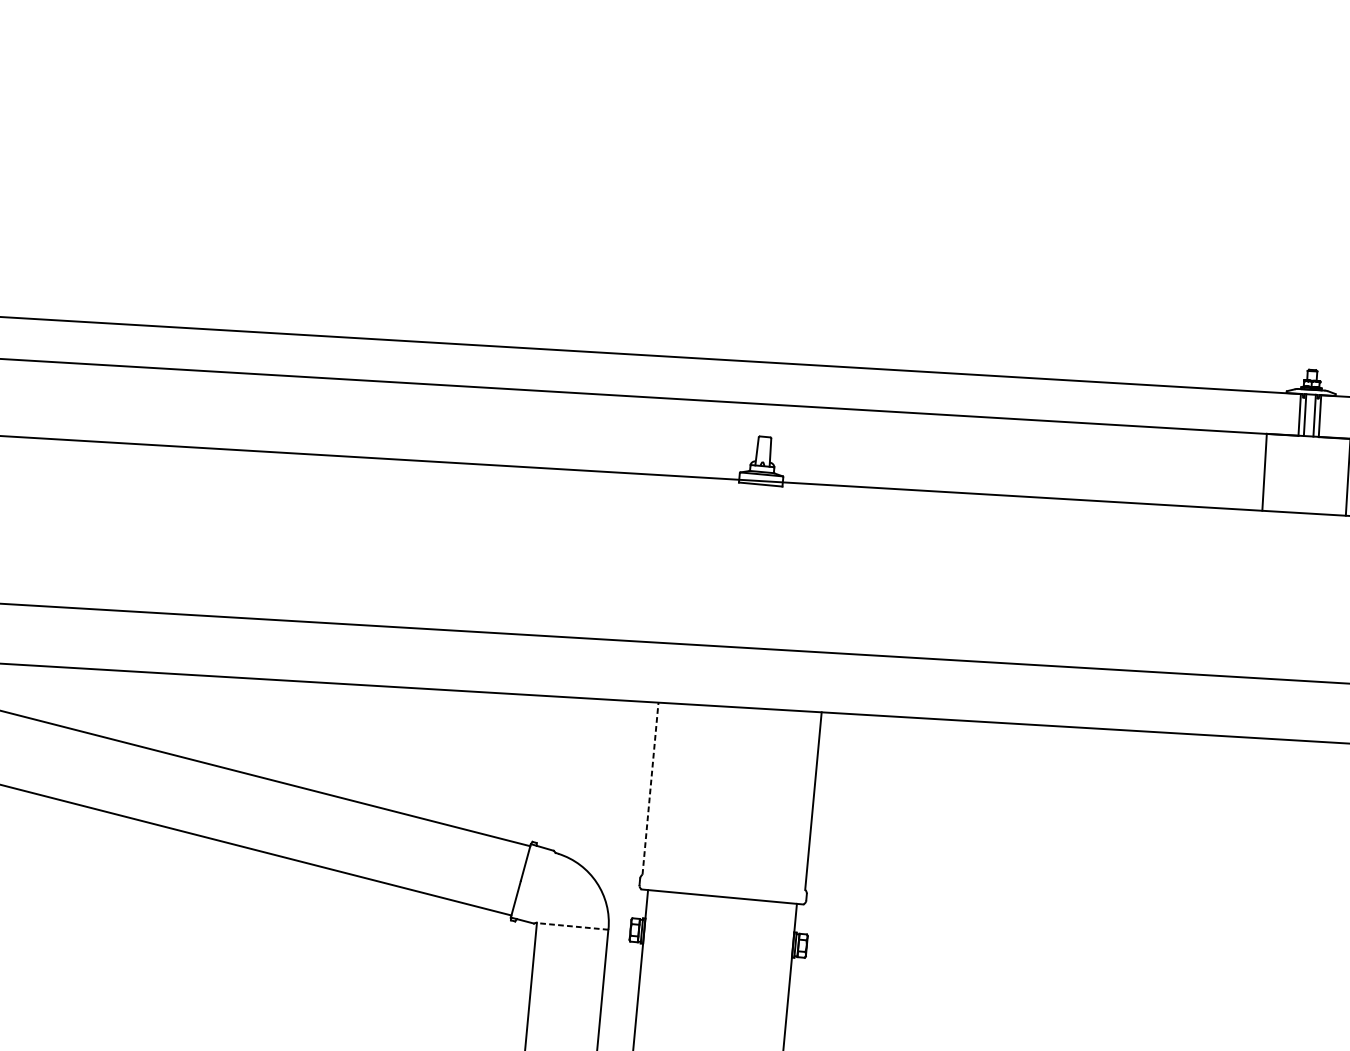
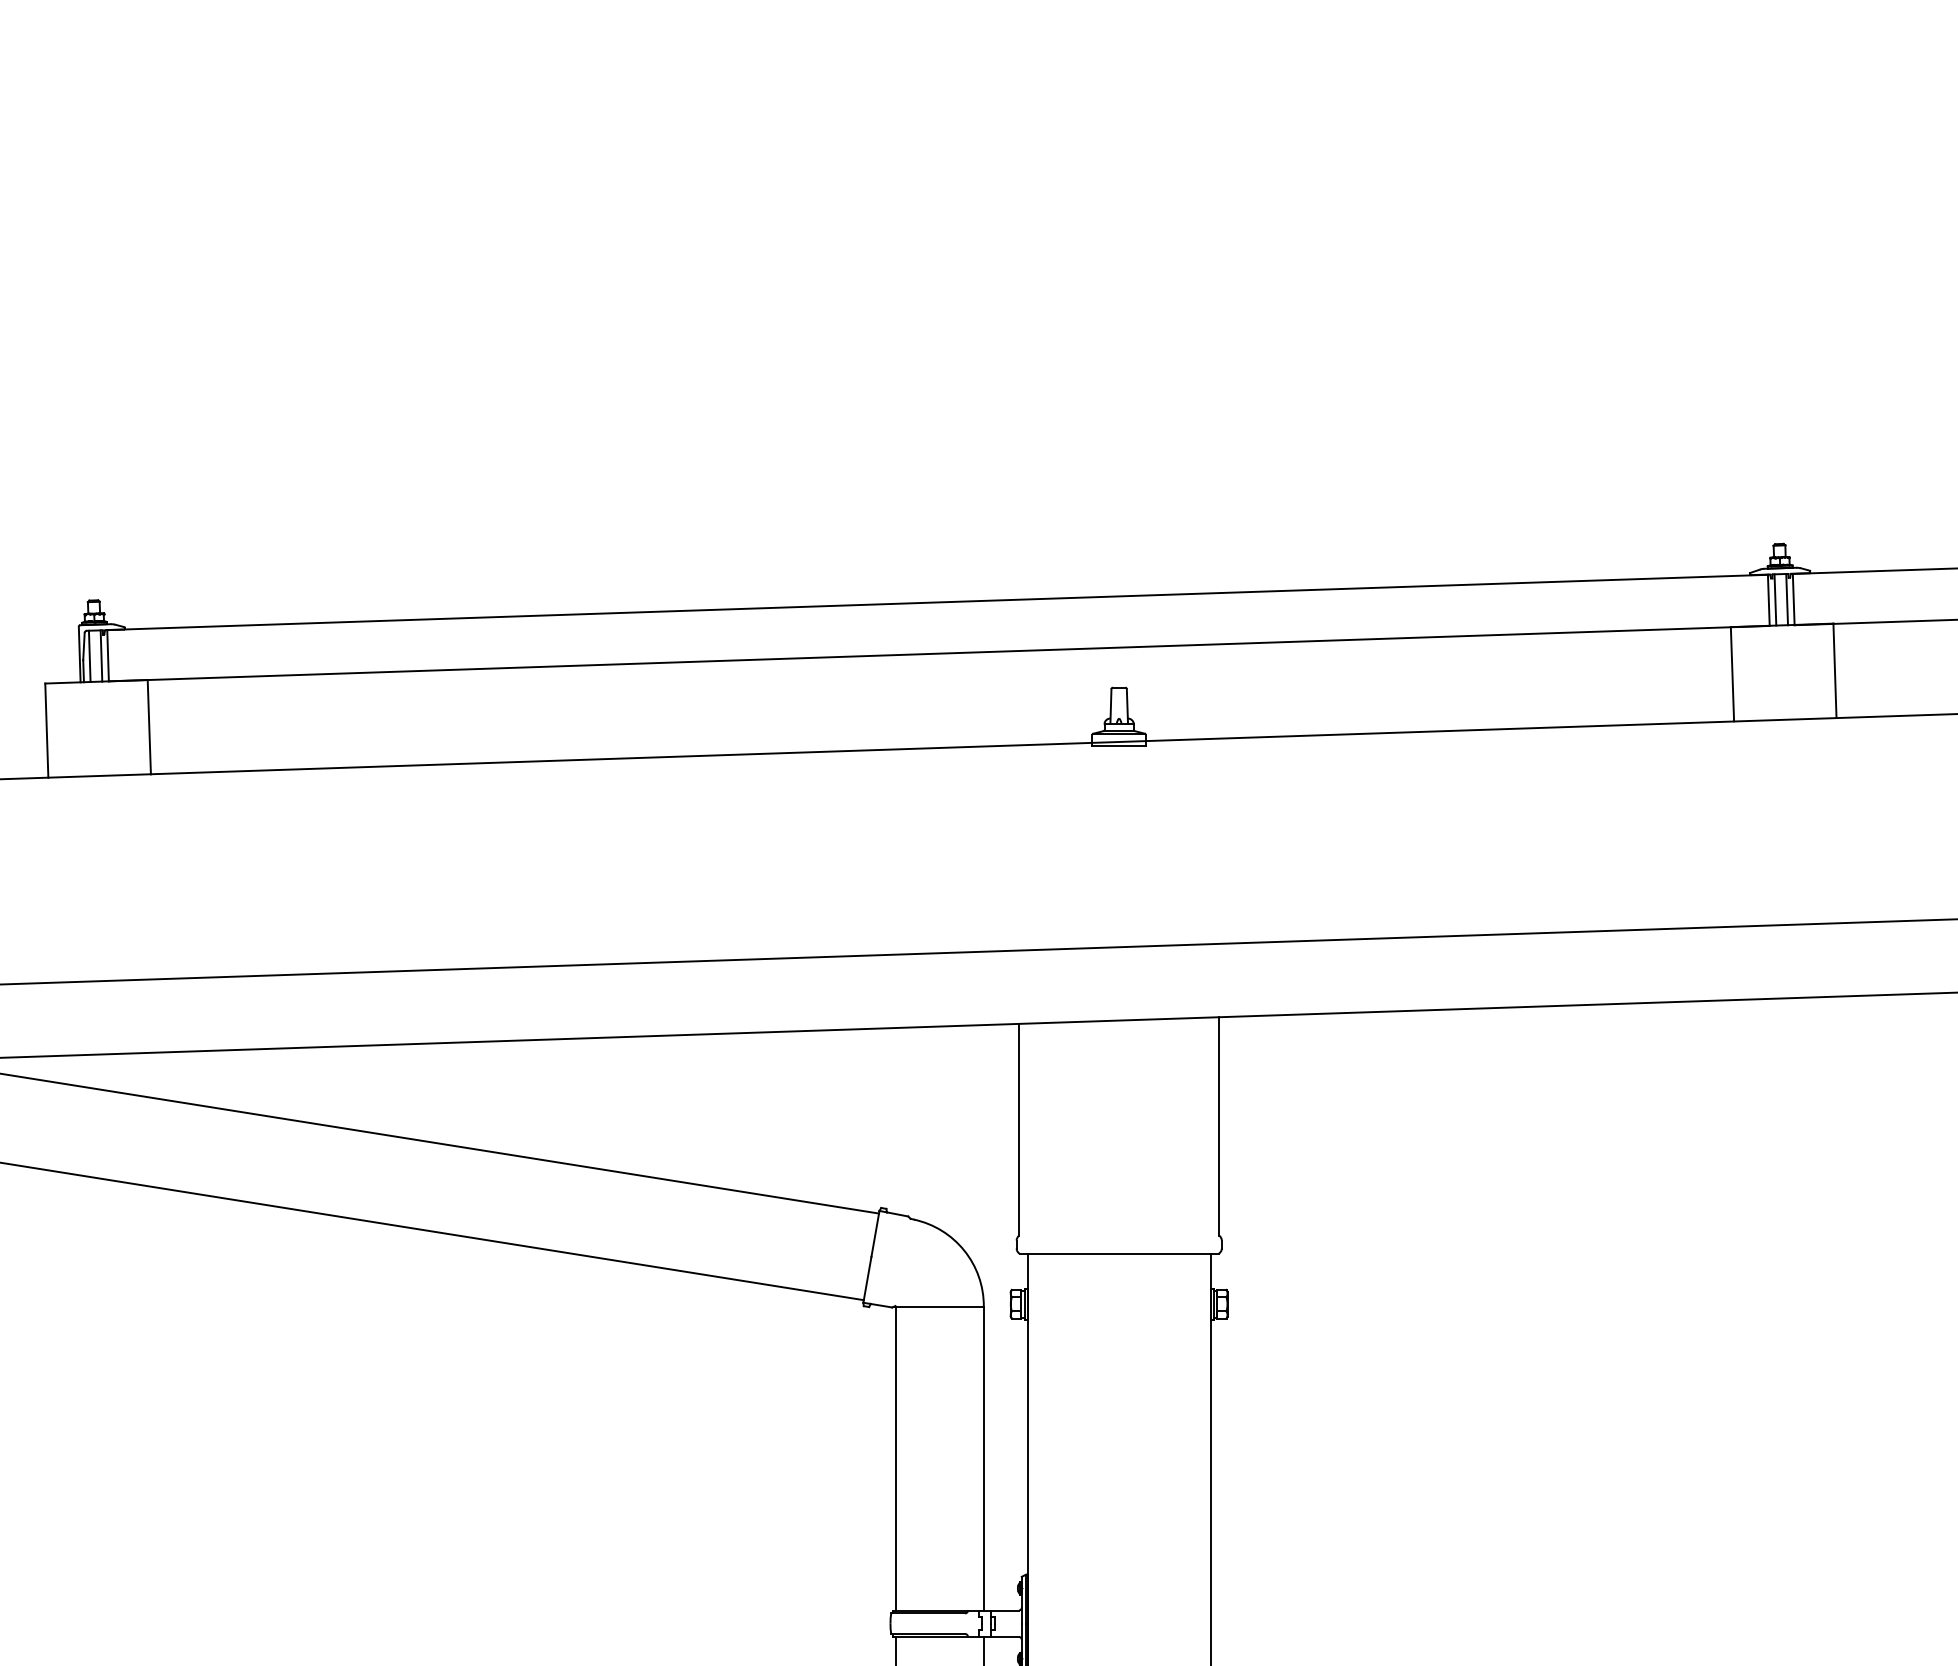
line: (650, 788) -> (1019, 1129), dashed -> solid
line: (571, 926) -> (938, 1306), dashed -> solid

